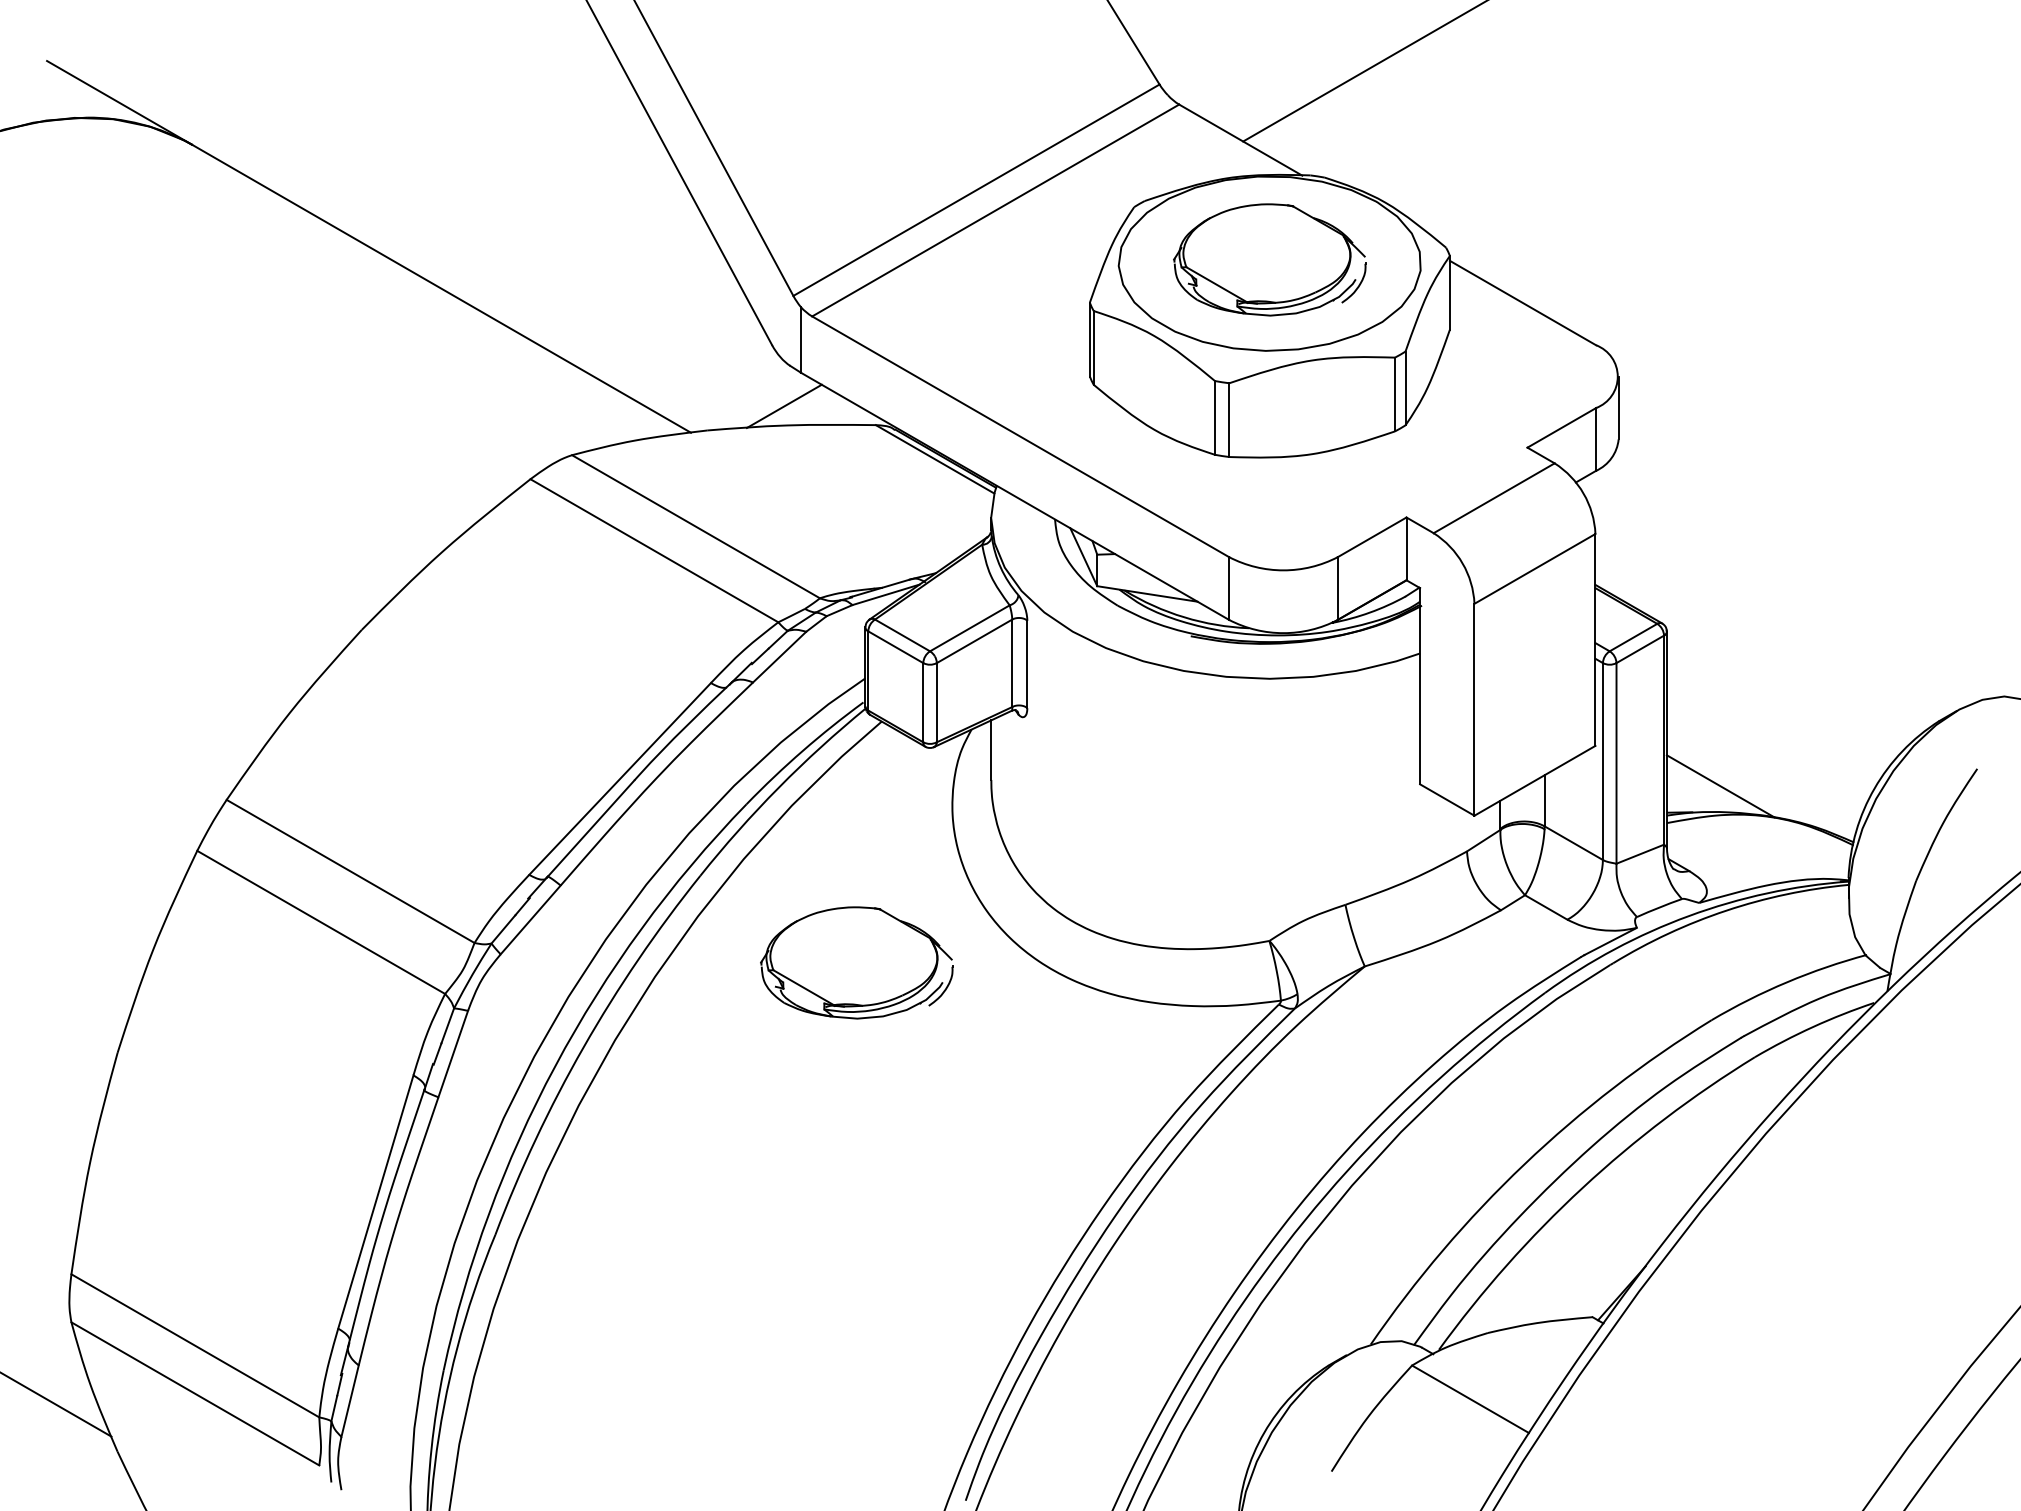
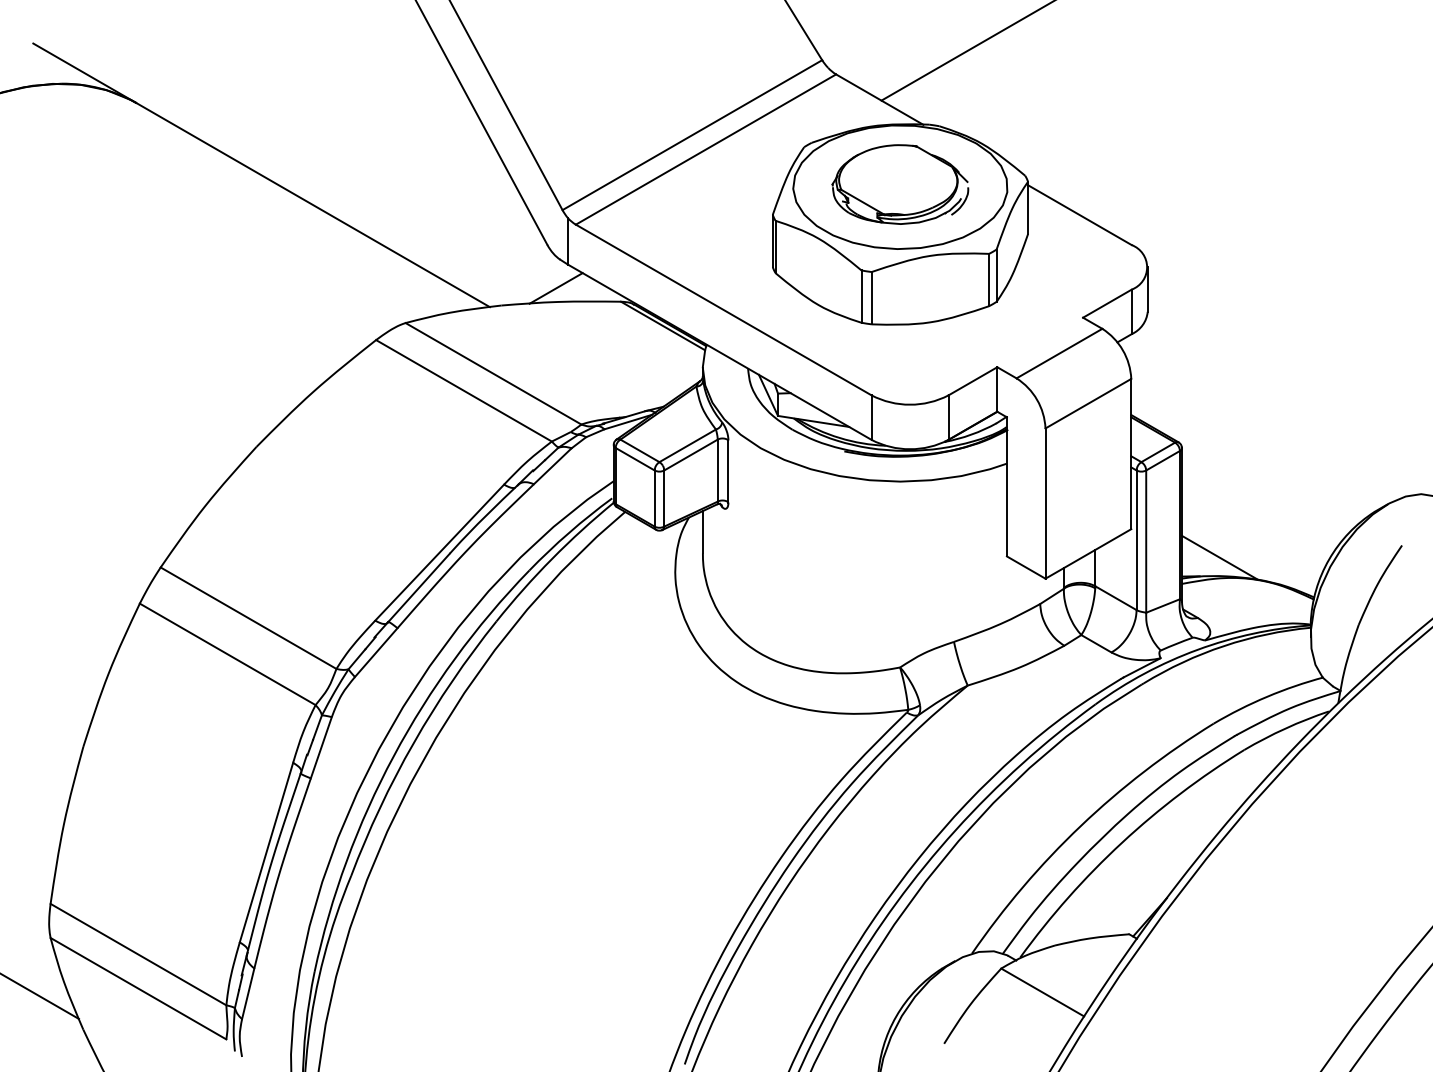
part: (856, 962) -> (607, 682), removed

